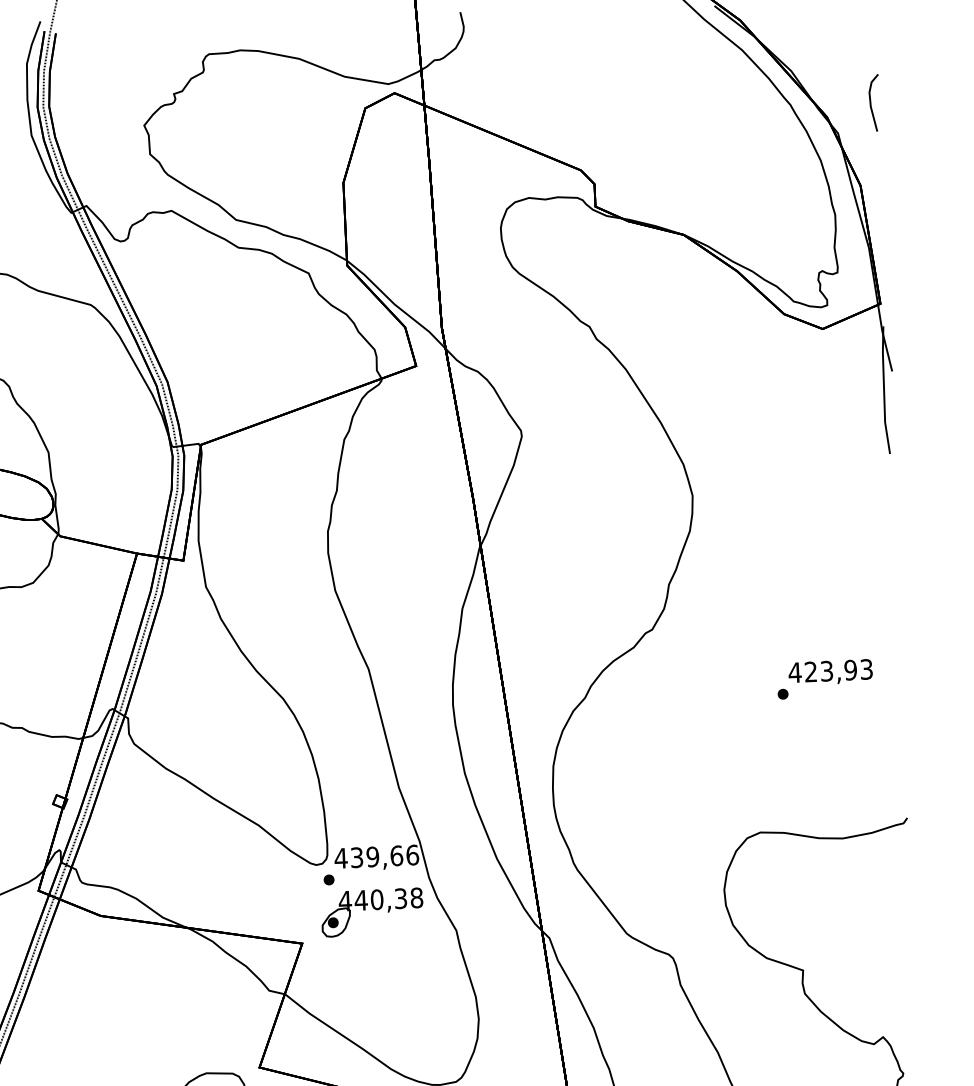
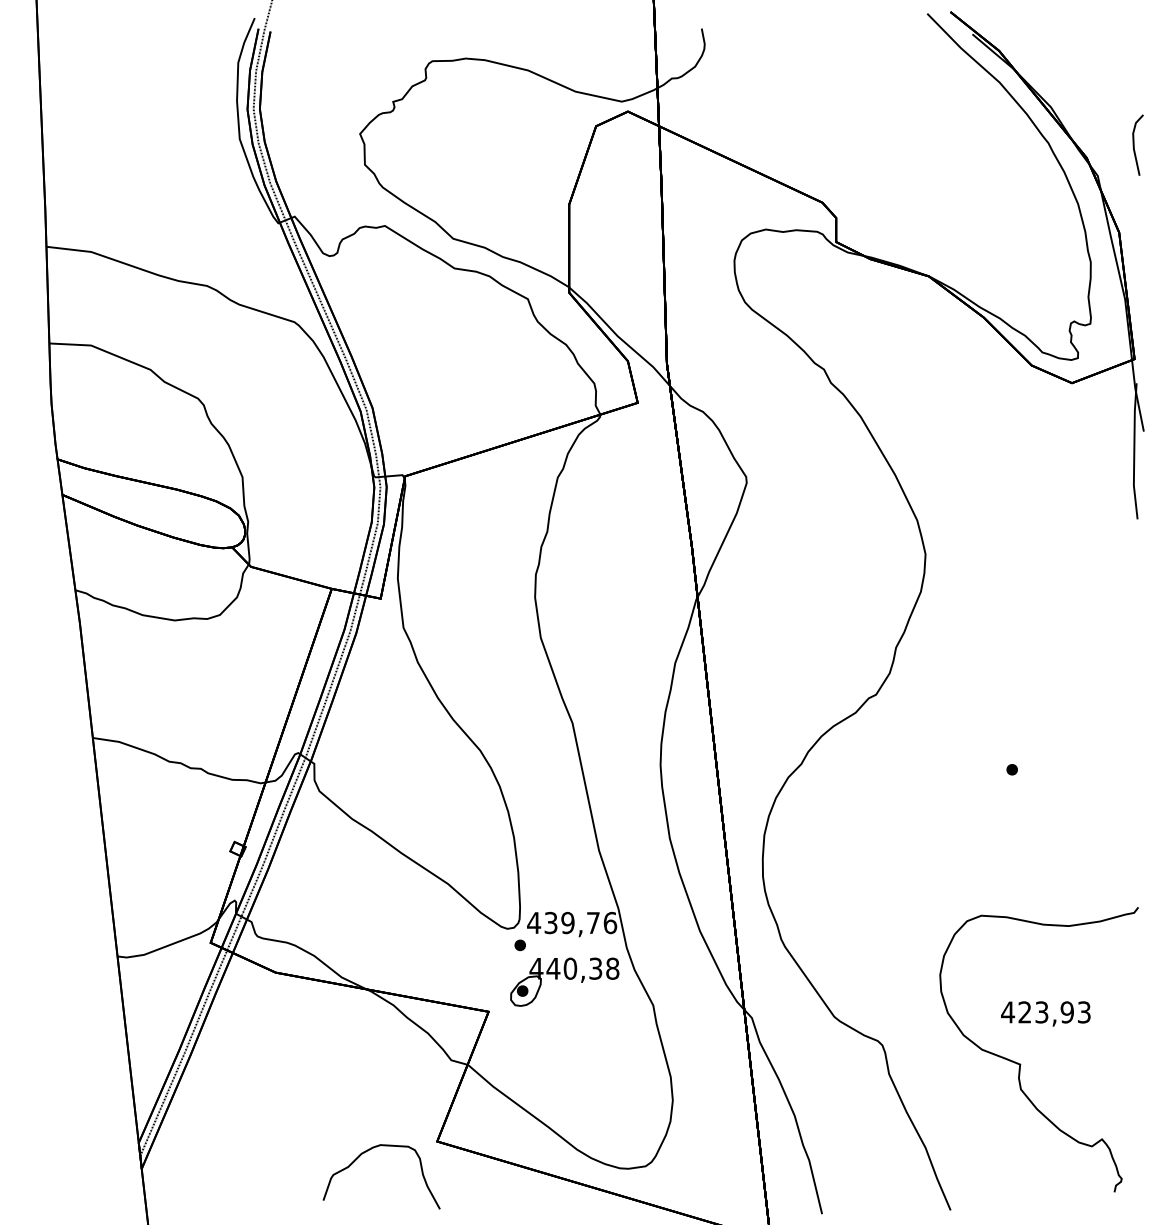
text: (830, 672) -> (1045, 1013), moved
text: (396, 855) -> (593, 922), 439,66 -> 439,76

